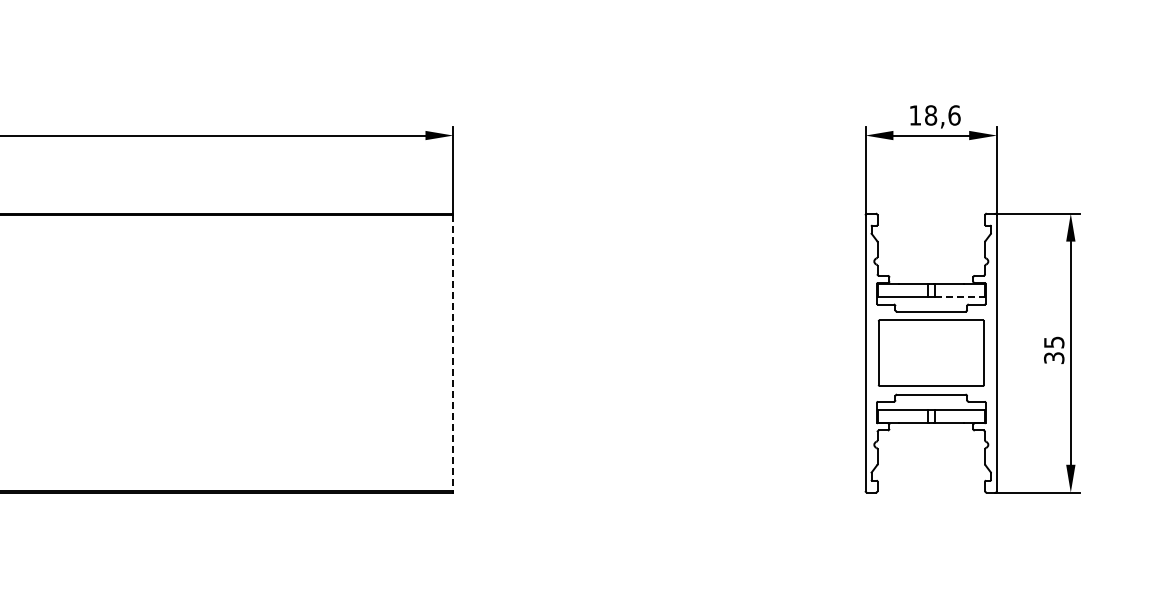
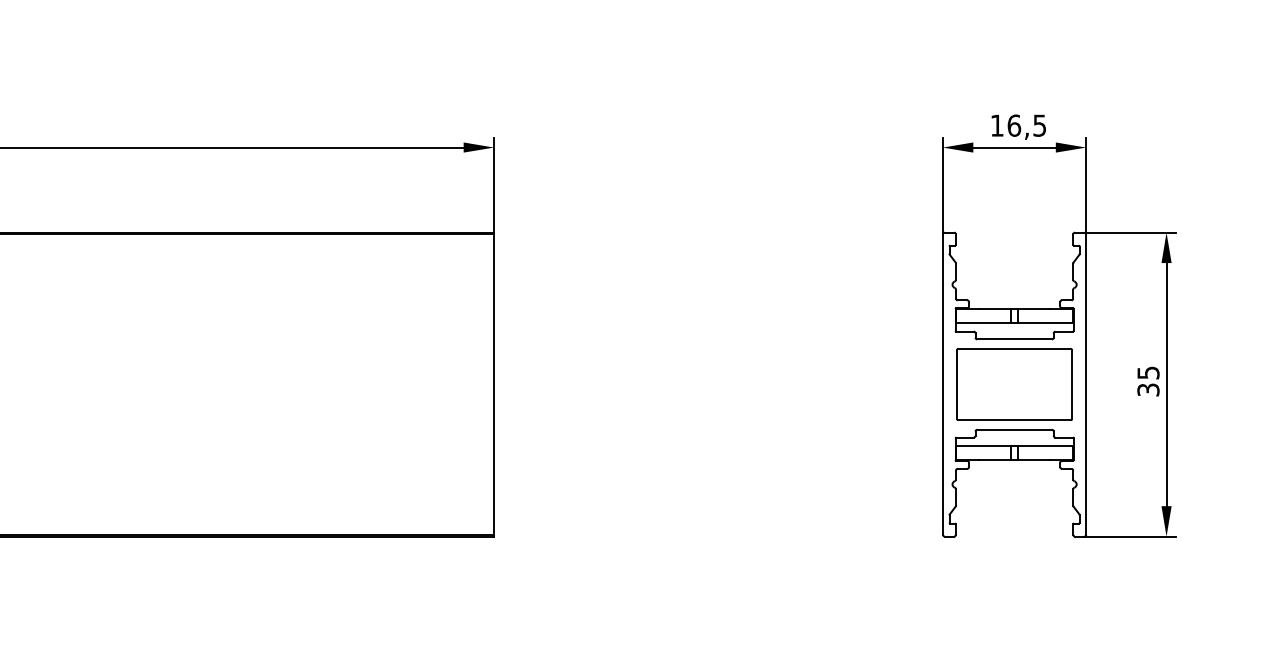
text: (942, 115) -> (1026, 125), 18,6 -> 16,5
line: (960, 296) -> (1046, 322), dashed -> solid
line: (453, 353) -> (494, 384), dashed -> solid

